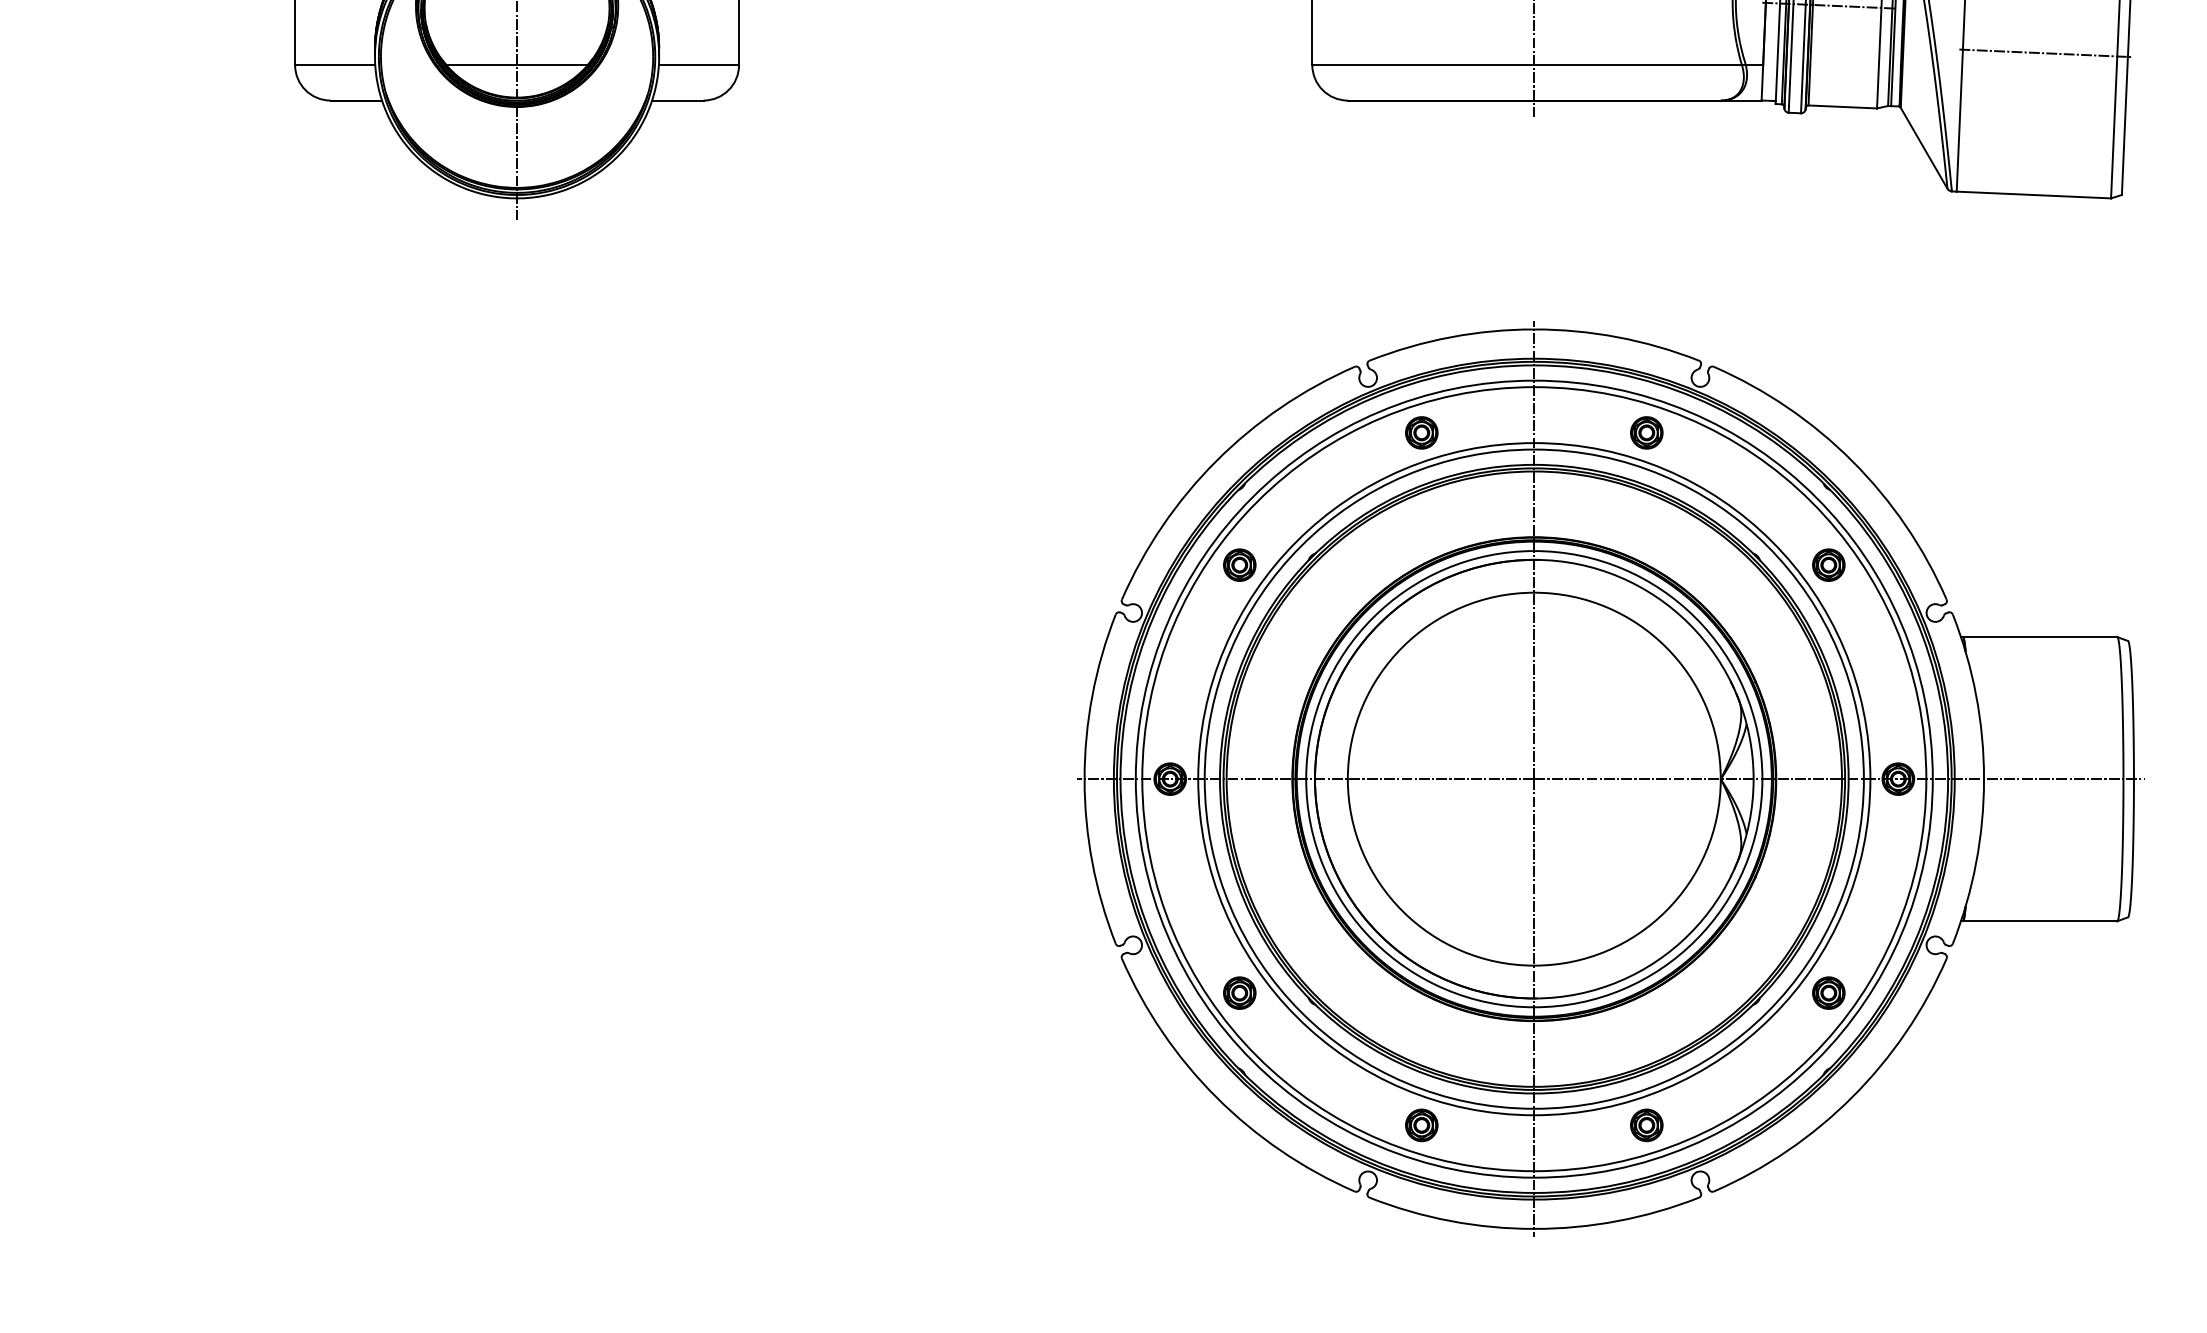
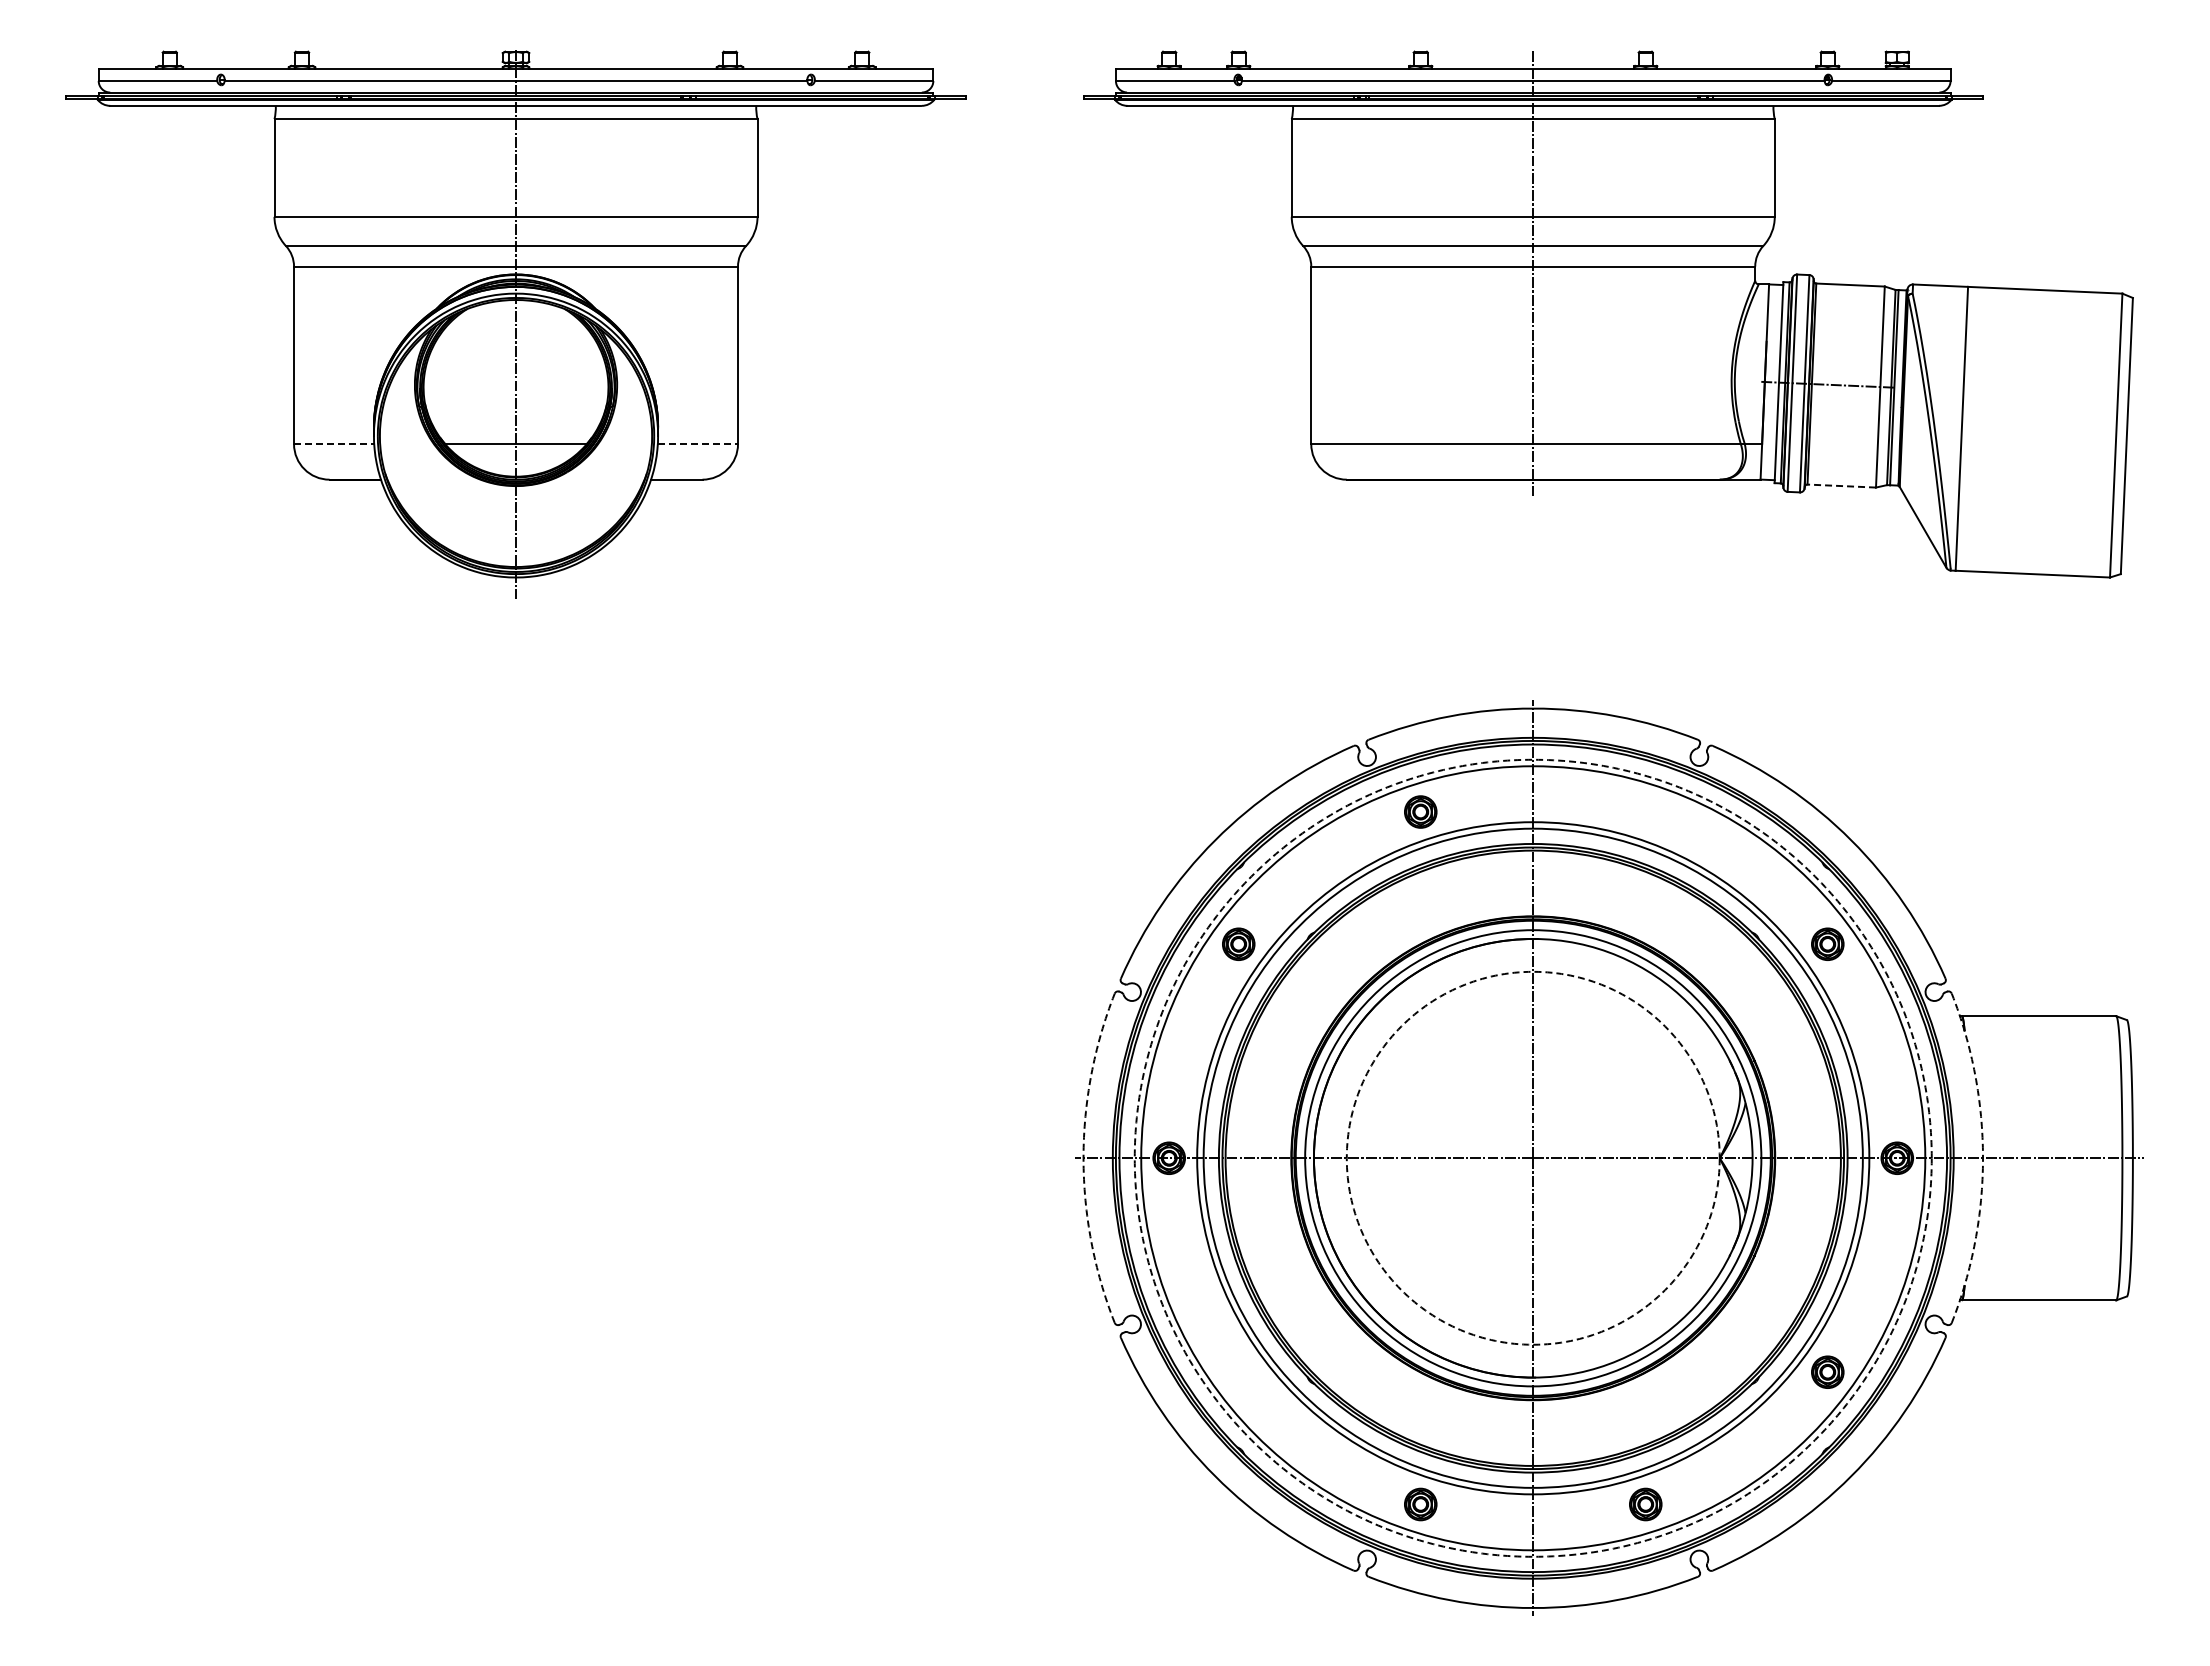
line: (2045, 53) -> (2044, 432), removed
line: (335, 65) -> (334, 444), solid -> dashed
line: (699, 65) -> (698, 444), solid -> dashed
line: (1842, 107) -> (1841, 486), solid -> dashed
part: (1646, 432) -> (1645, 811), removed
circle: (1533, 778) -> (1532, 1157), solid -> dashed
circle: (1533, 778) -> (1532, 1157), solid -> dashed
arc: (1084, 779) -> (1083, 1158), solid -> dashed
arc: (1984, 779) -> (1983, 1158), solid -> dashed
part: (1239, 992) -> (1238, 1371), removed

